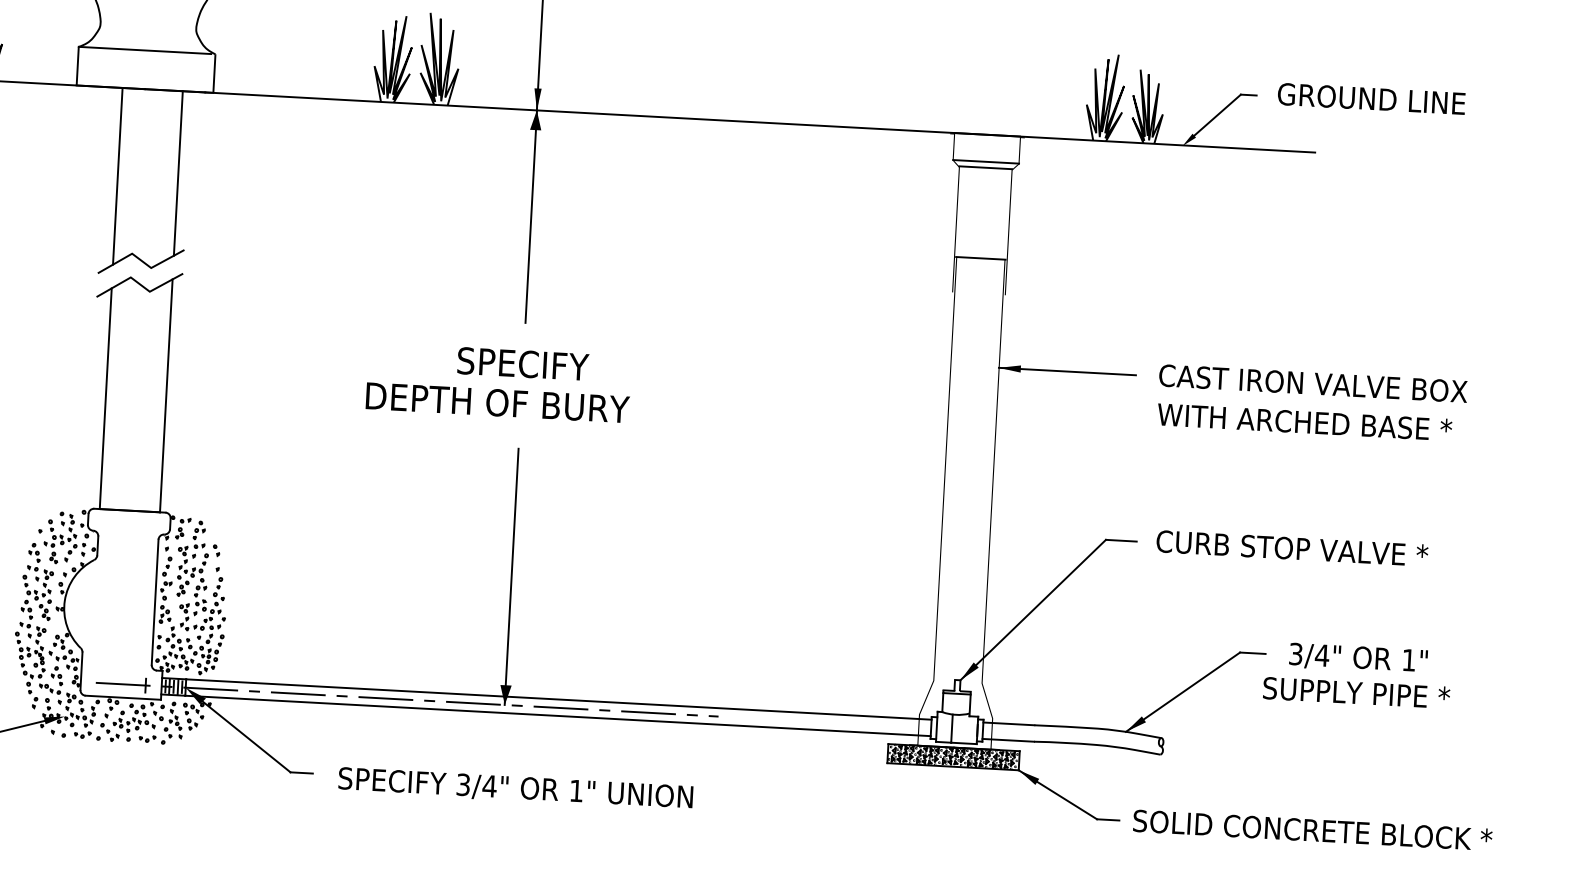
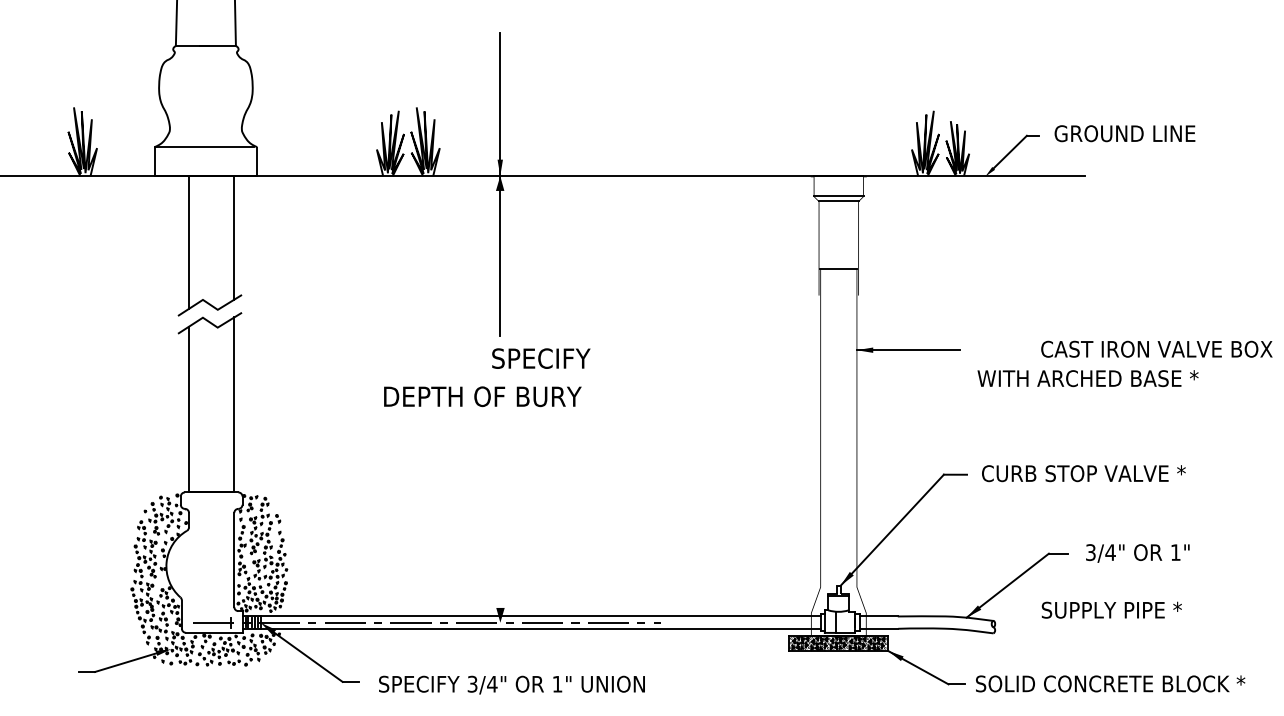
text: (523, 363) -> (541, 358), moved
text: (1312, 382) -> (1156, 348), moved
line: (511, 576) -> (500, 526), removed
text: (1356, 692) -> (1111, 609), moved

